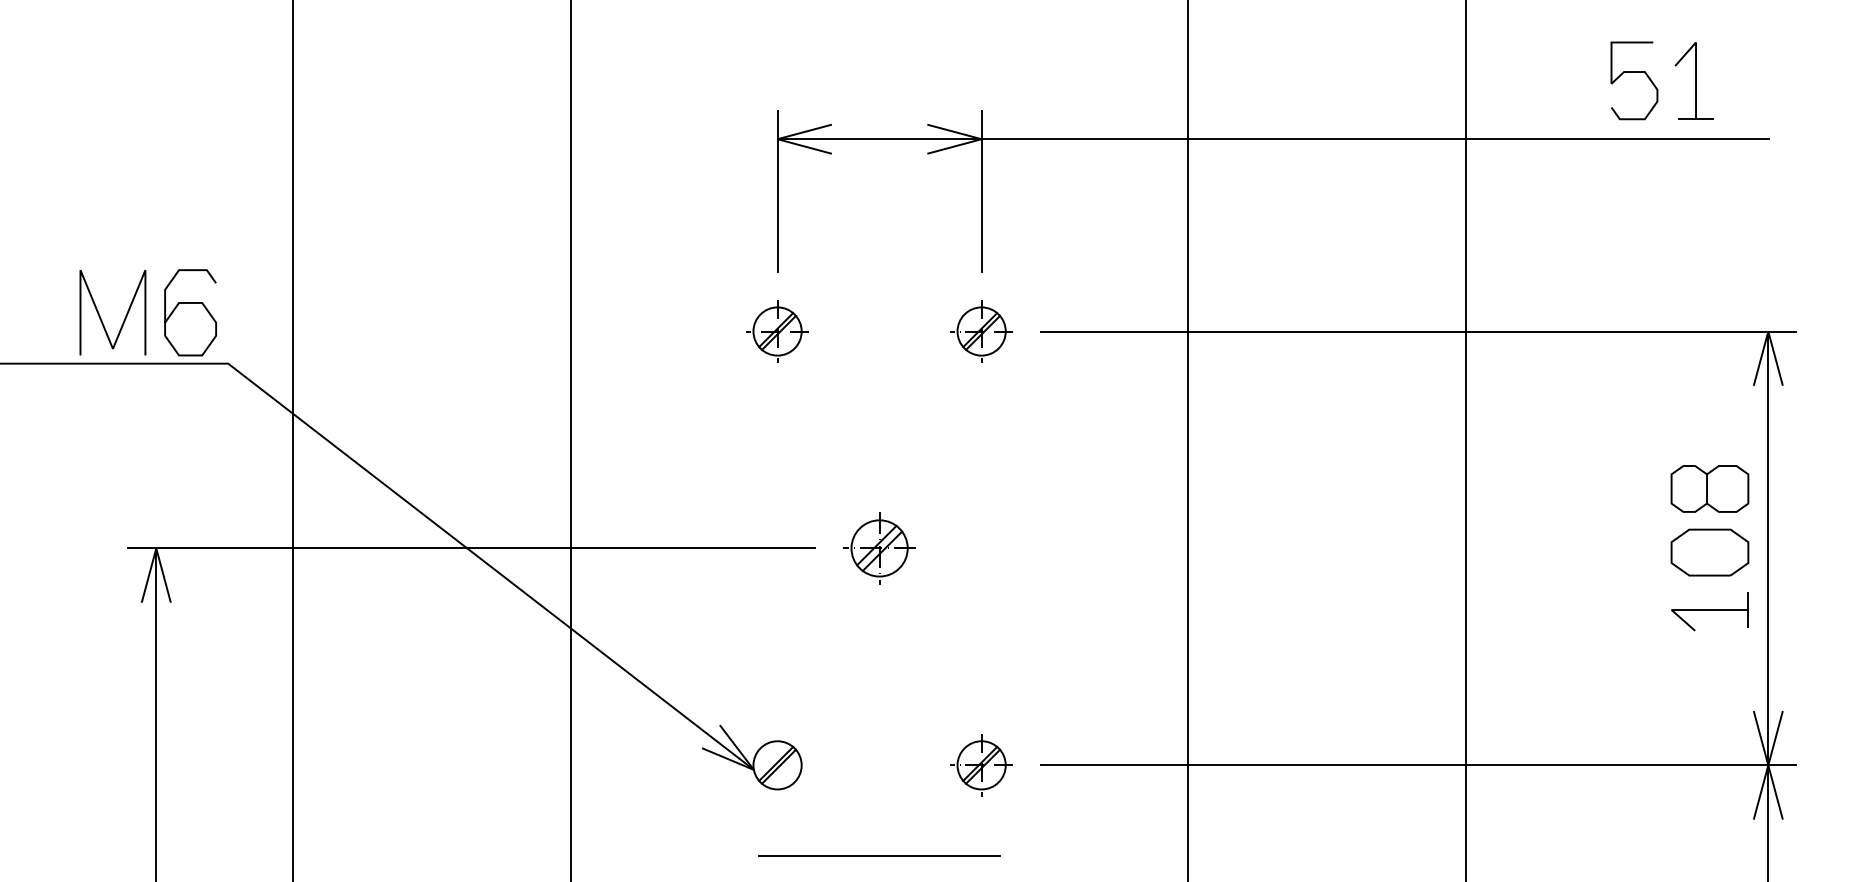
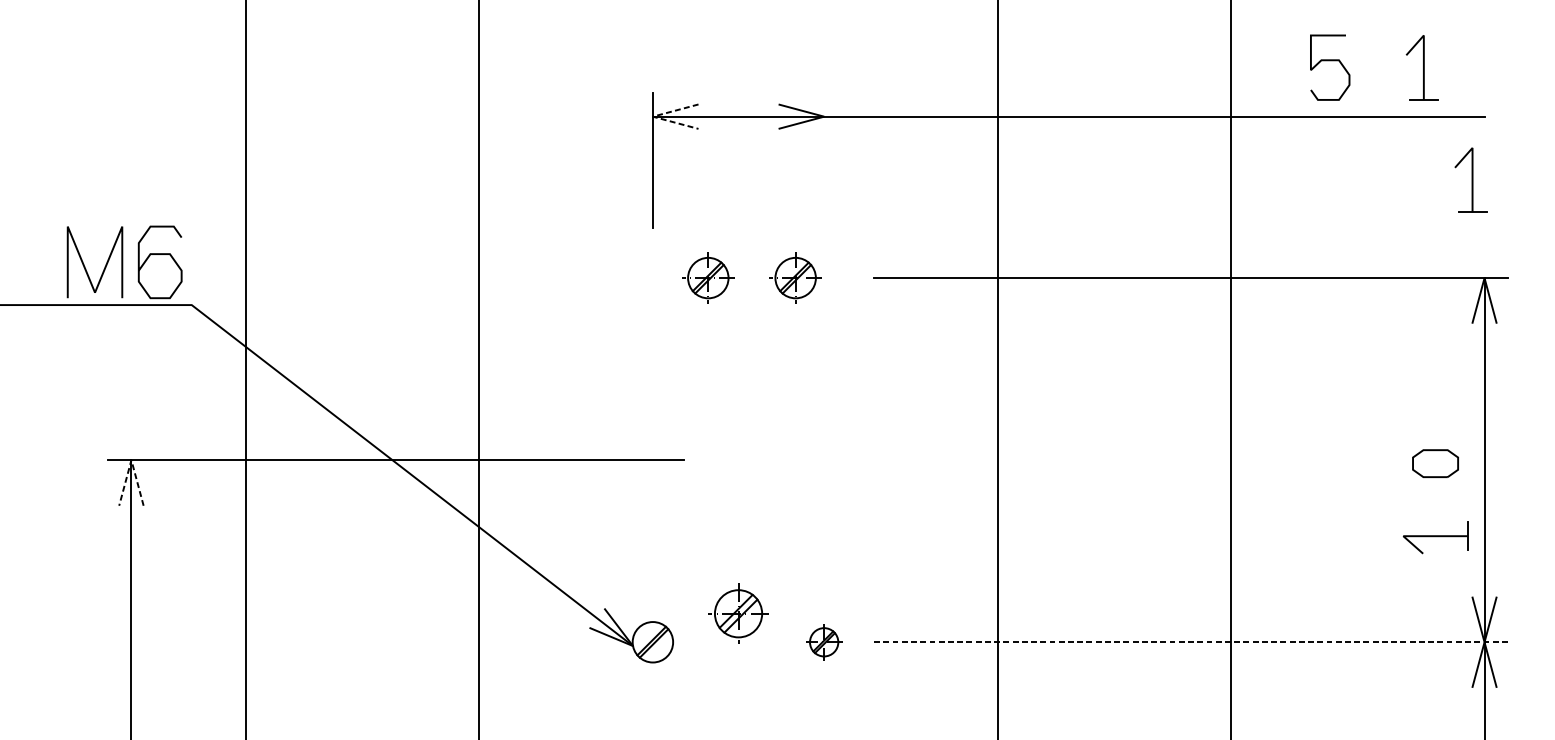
curve: (1634, 72) -> (1330, 60), moved
line: (777, 139) -> (652, 116), solid -> dashed
line: (981, 191) -> (824, 160), removed
part: (1751, 214) -> (1470, 179), added
part: (777, 331) -> (708, 278), moved
part: (981, 331) -> (795, 278), moved
curve: (1707, 488) -> (1433, 409), removed
line: (156, 548) -> (131, 460), solid -> dashed
part: (879, 548) -> (738, 613), moved
part: (1709, 552) -> (1435, 463), size x0.7
part: (1709, 611) -> (1435, 537), moved
part: (981, 765) -> (824, 642), size x0.7
line: (1418, 765) -> (1190, 642), solid -> dashed
line: (879, 855) -> (738, 717), removed

